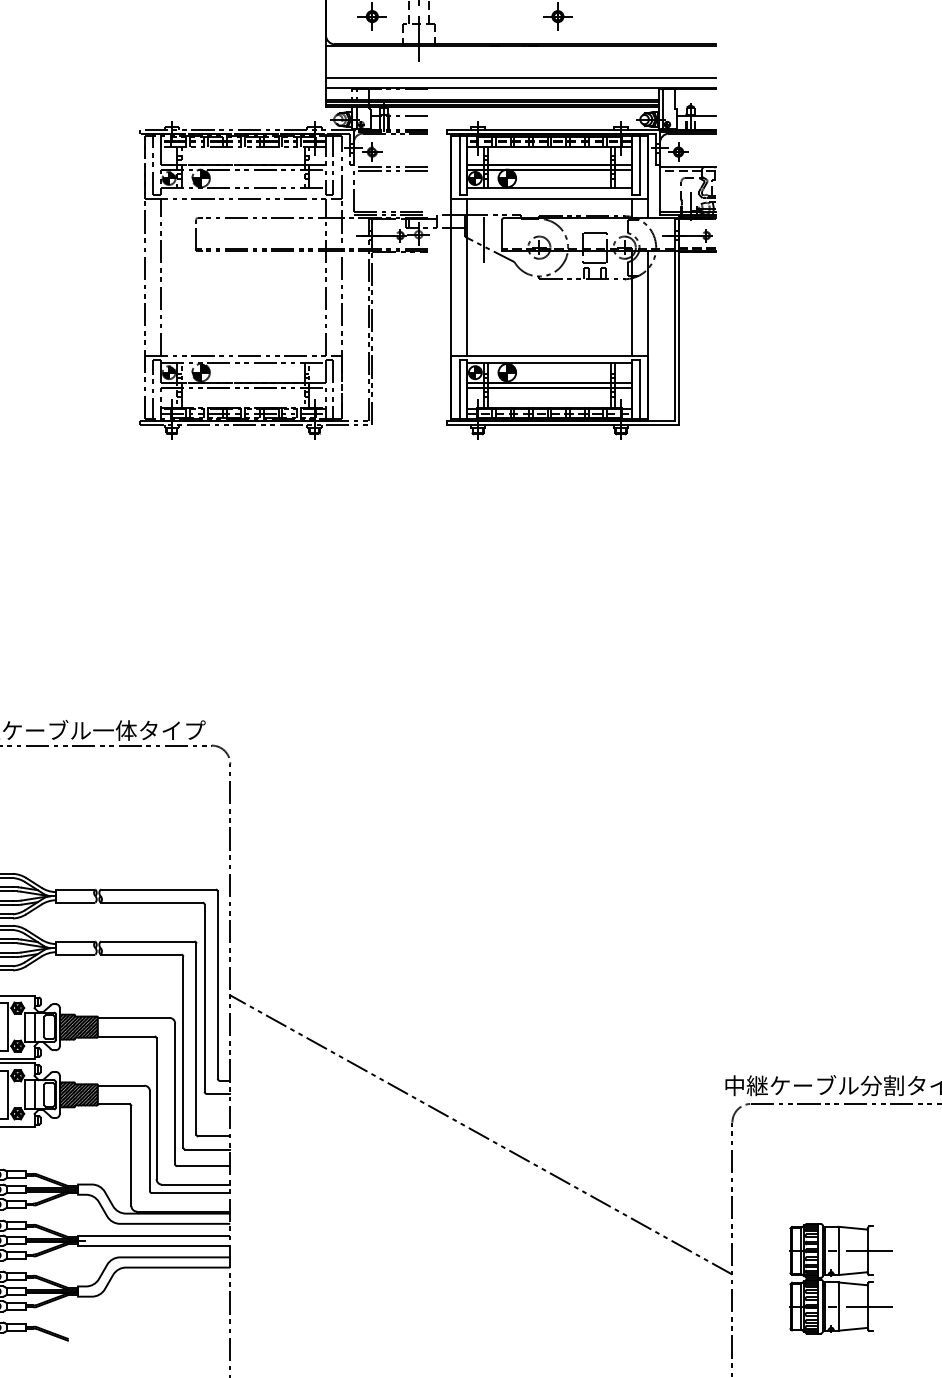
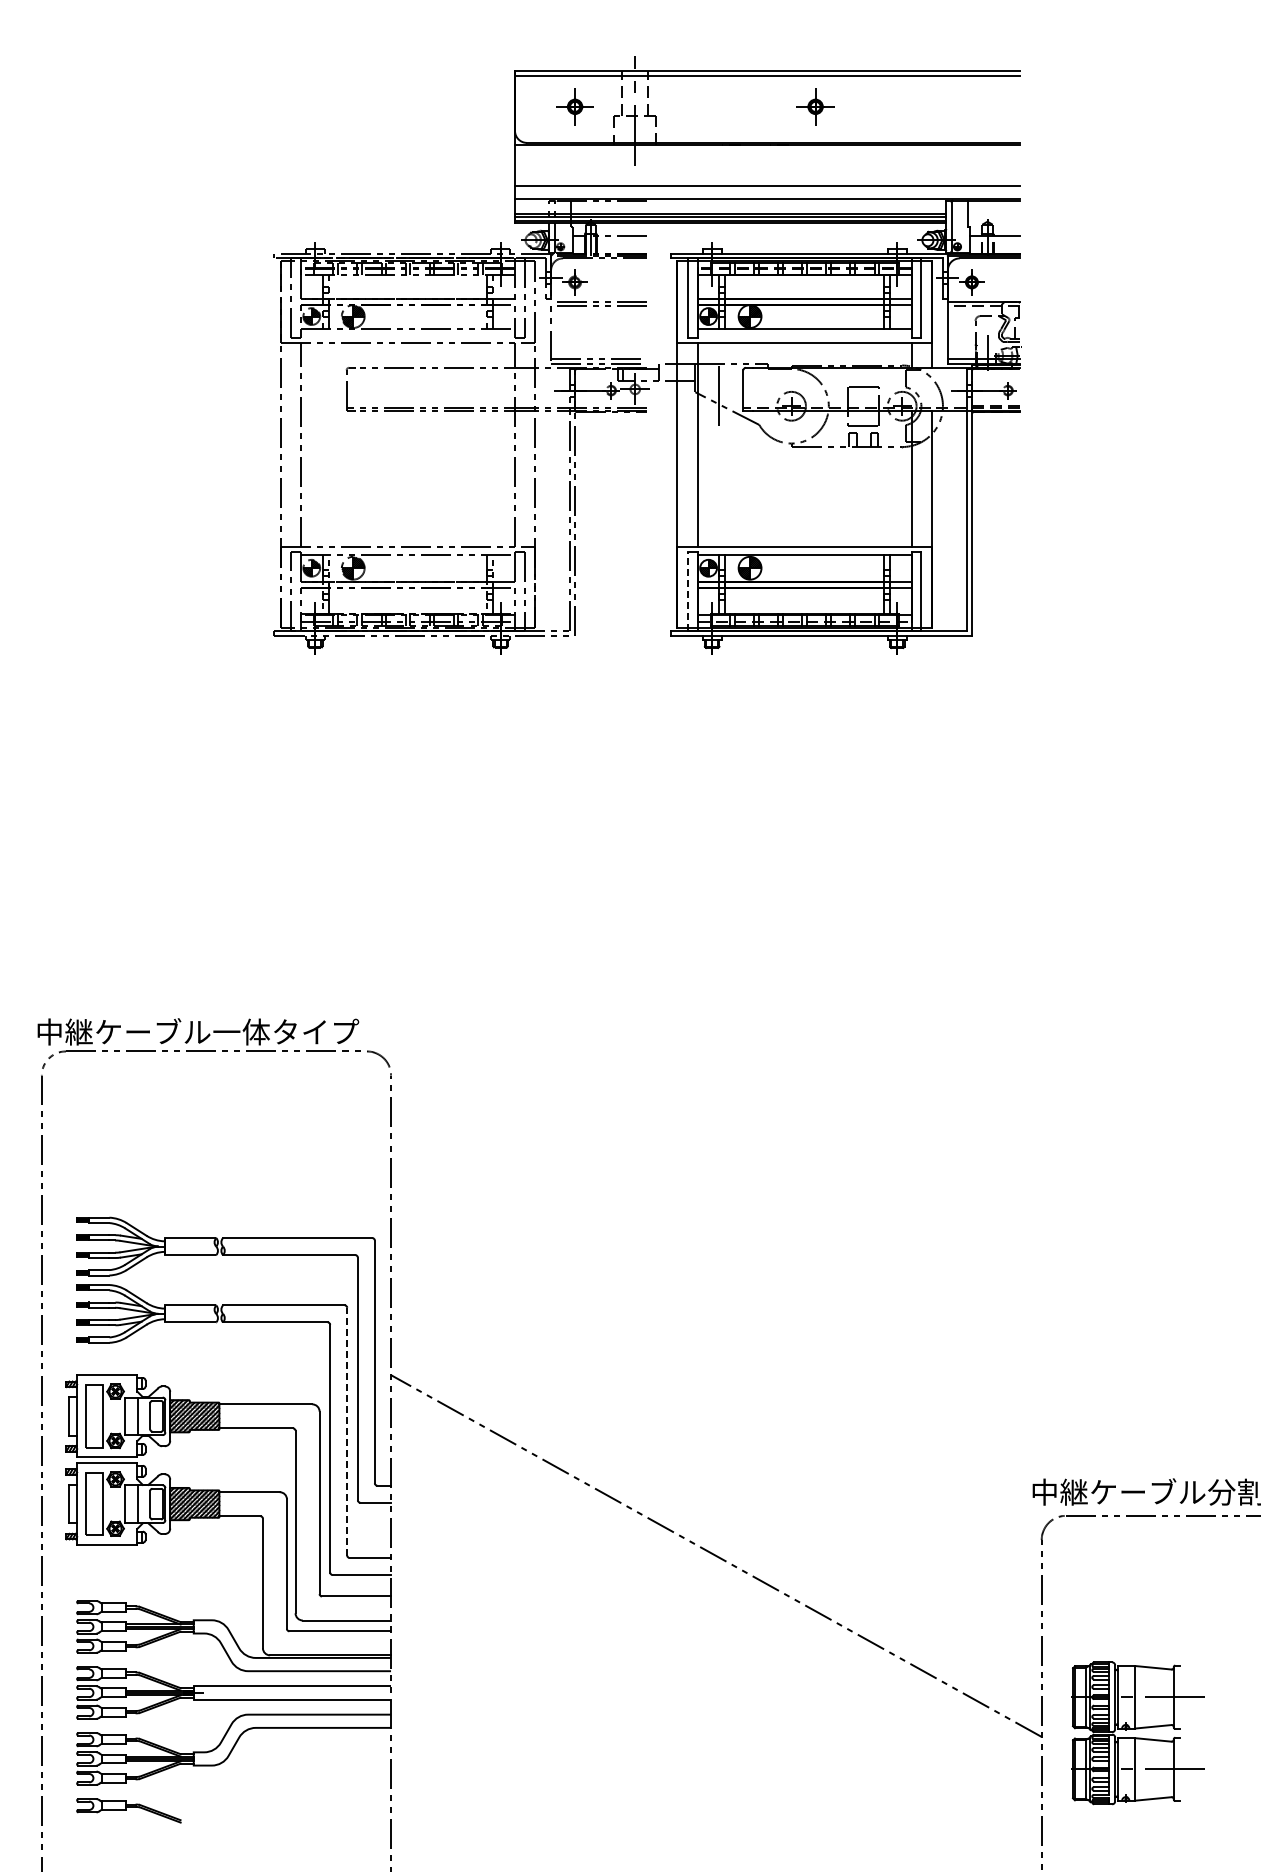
line: (459, 390) -> (688, 591), solid -> dashed
line: (196, 1038) -> (347, 1431), solid -> dashed
part: (840, 1278) -> (1137, 1733), moved

